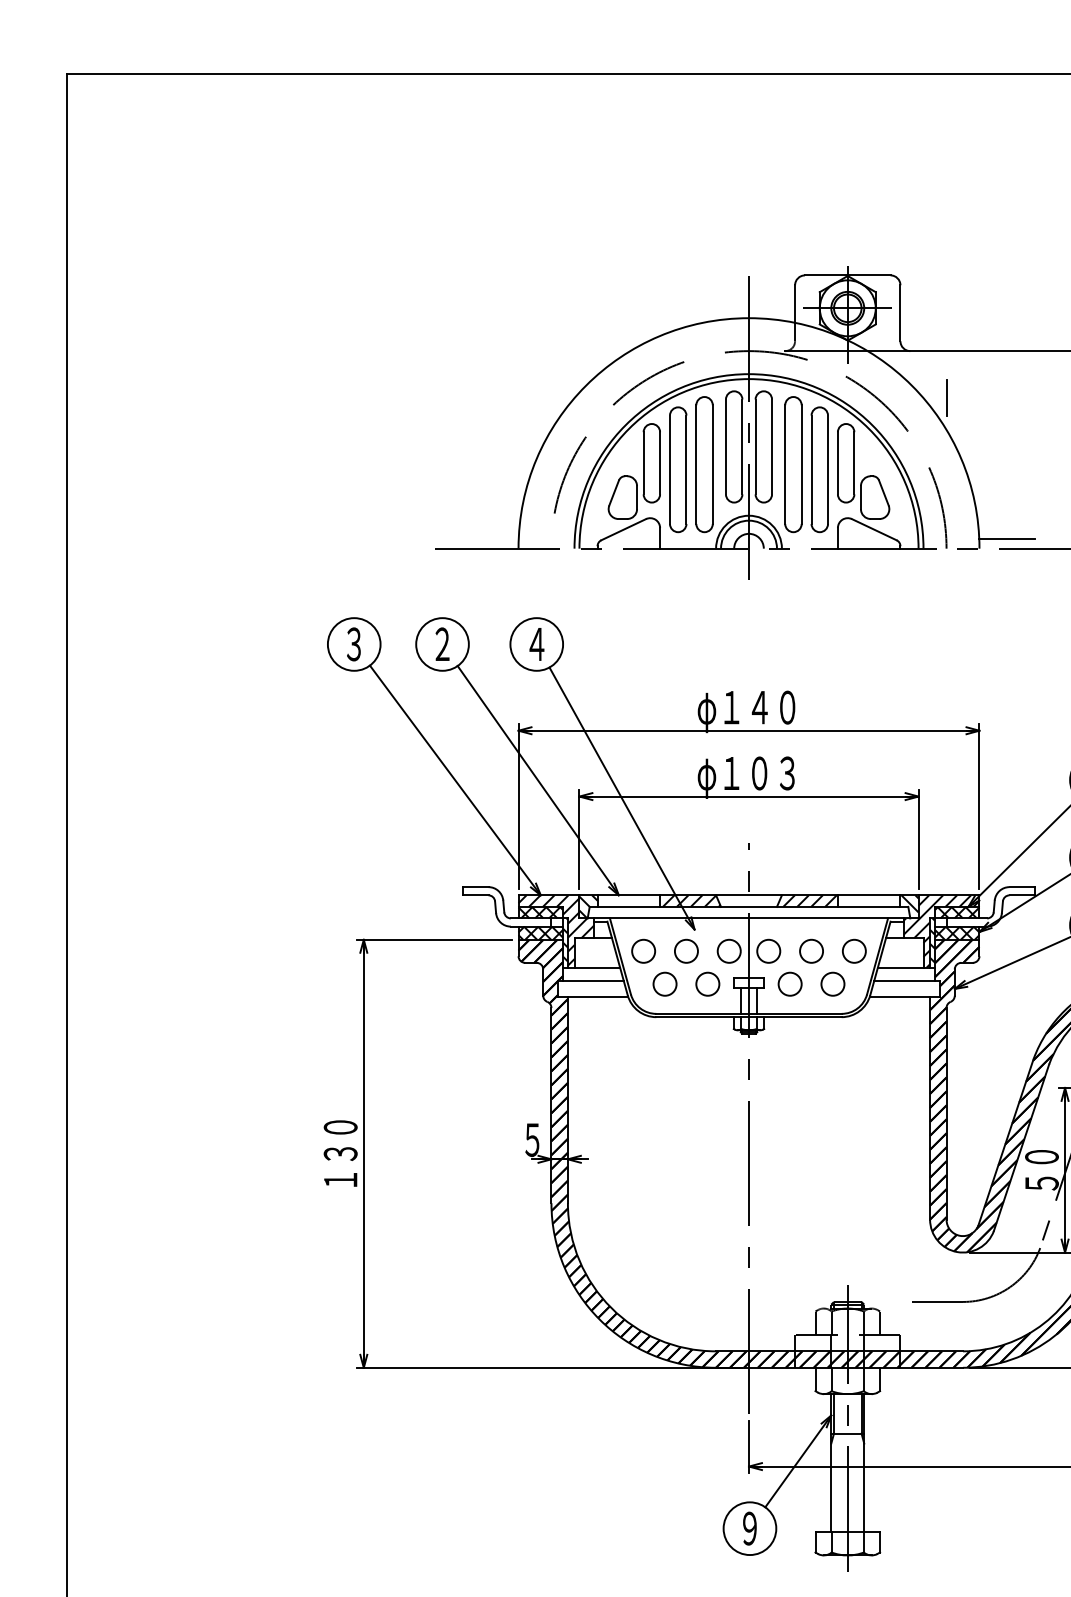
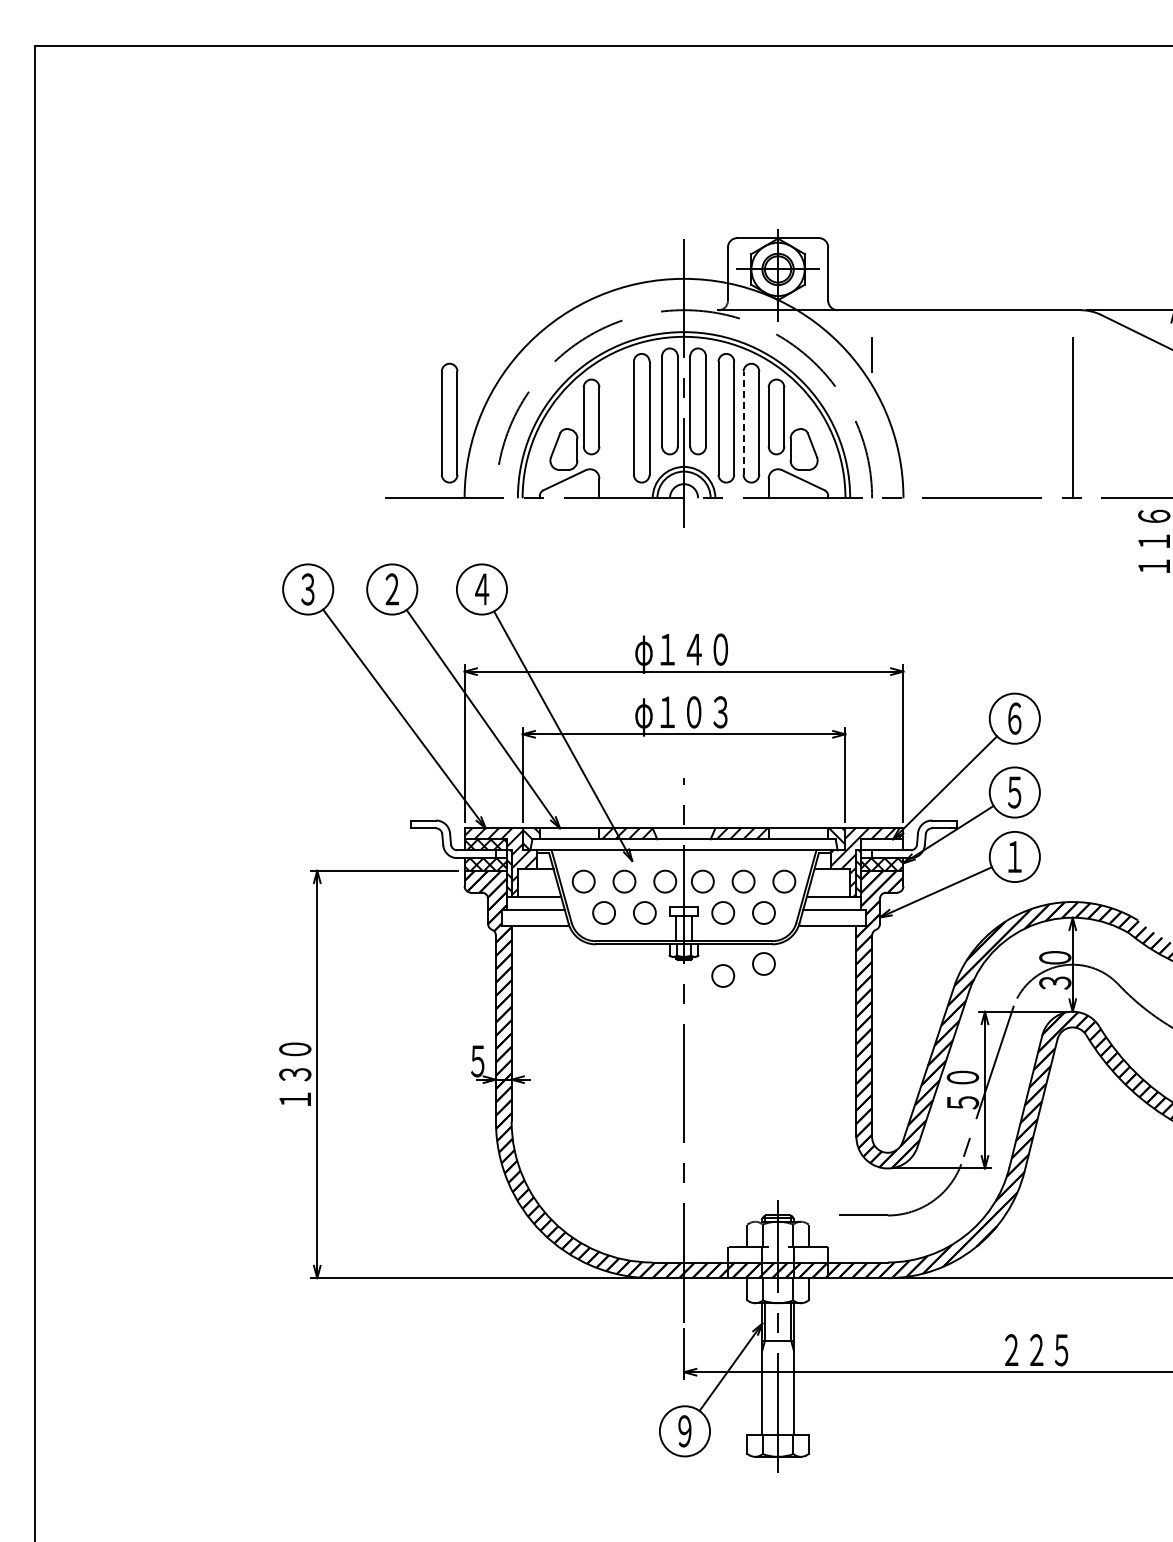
part: (678, 469) -> (449, 422), moved
line: (811, 470) -> (743, 423), solid -> dashed
line: (1006, 538) -> (929, 488), removed
hatch: (957, 912) -> (882, 844), removed
circle: (832, 1037) -> (763, 963), added
circle: (790, 1049) -> (723, 975), added

